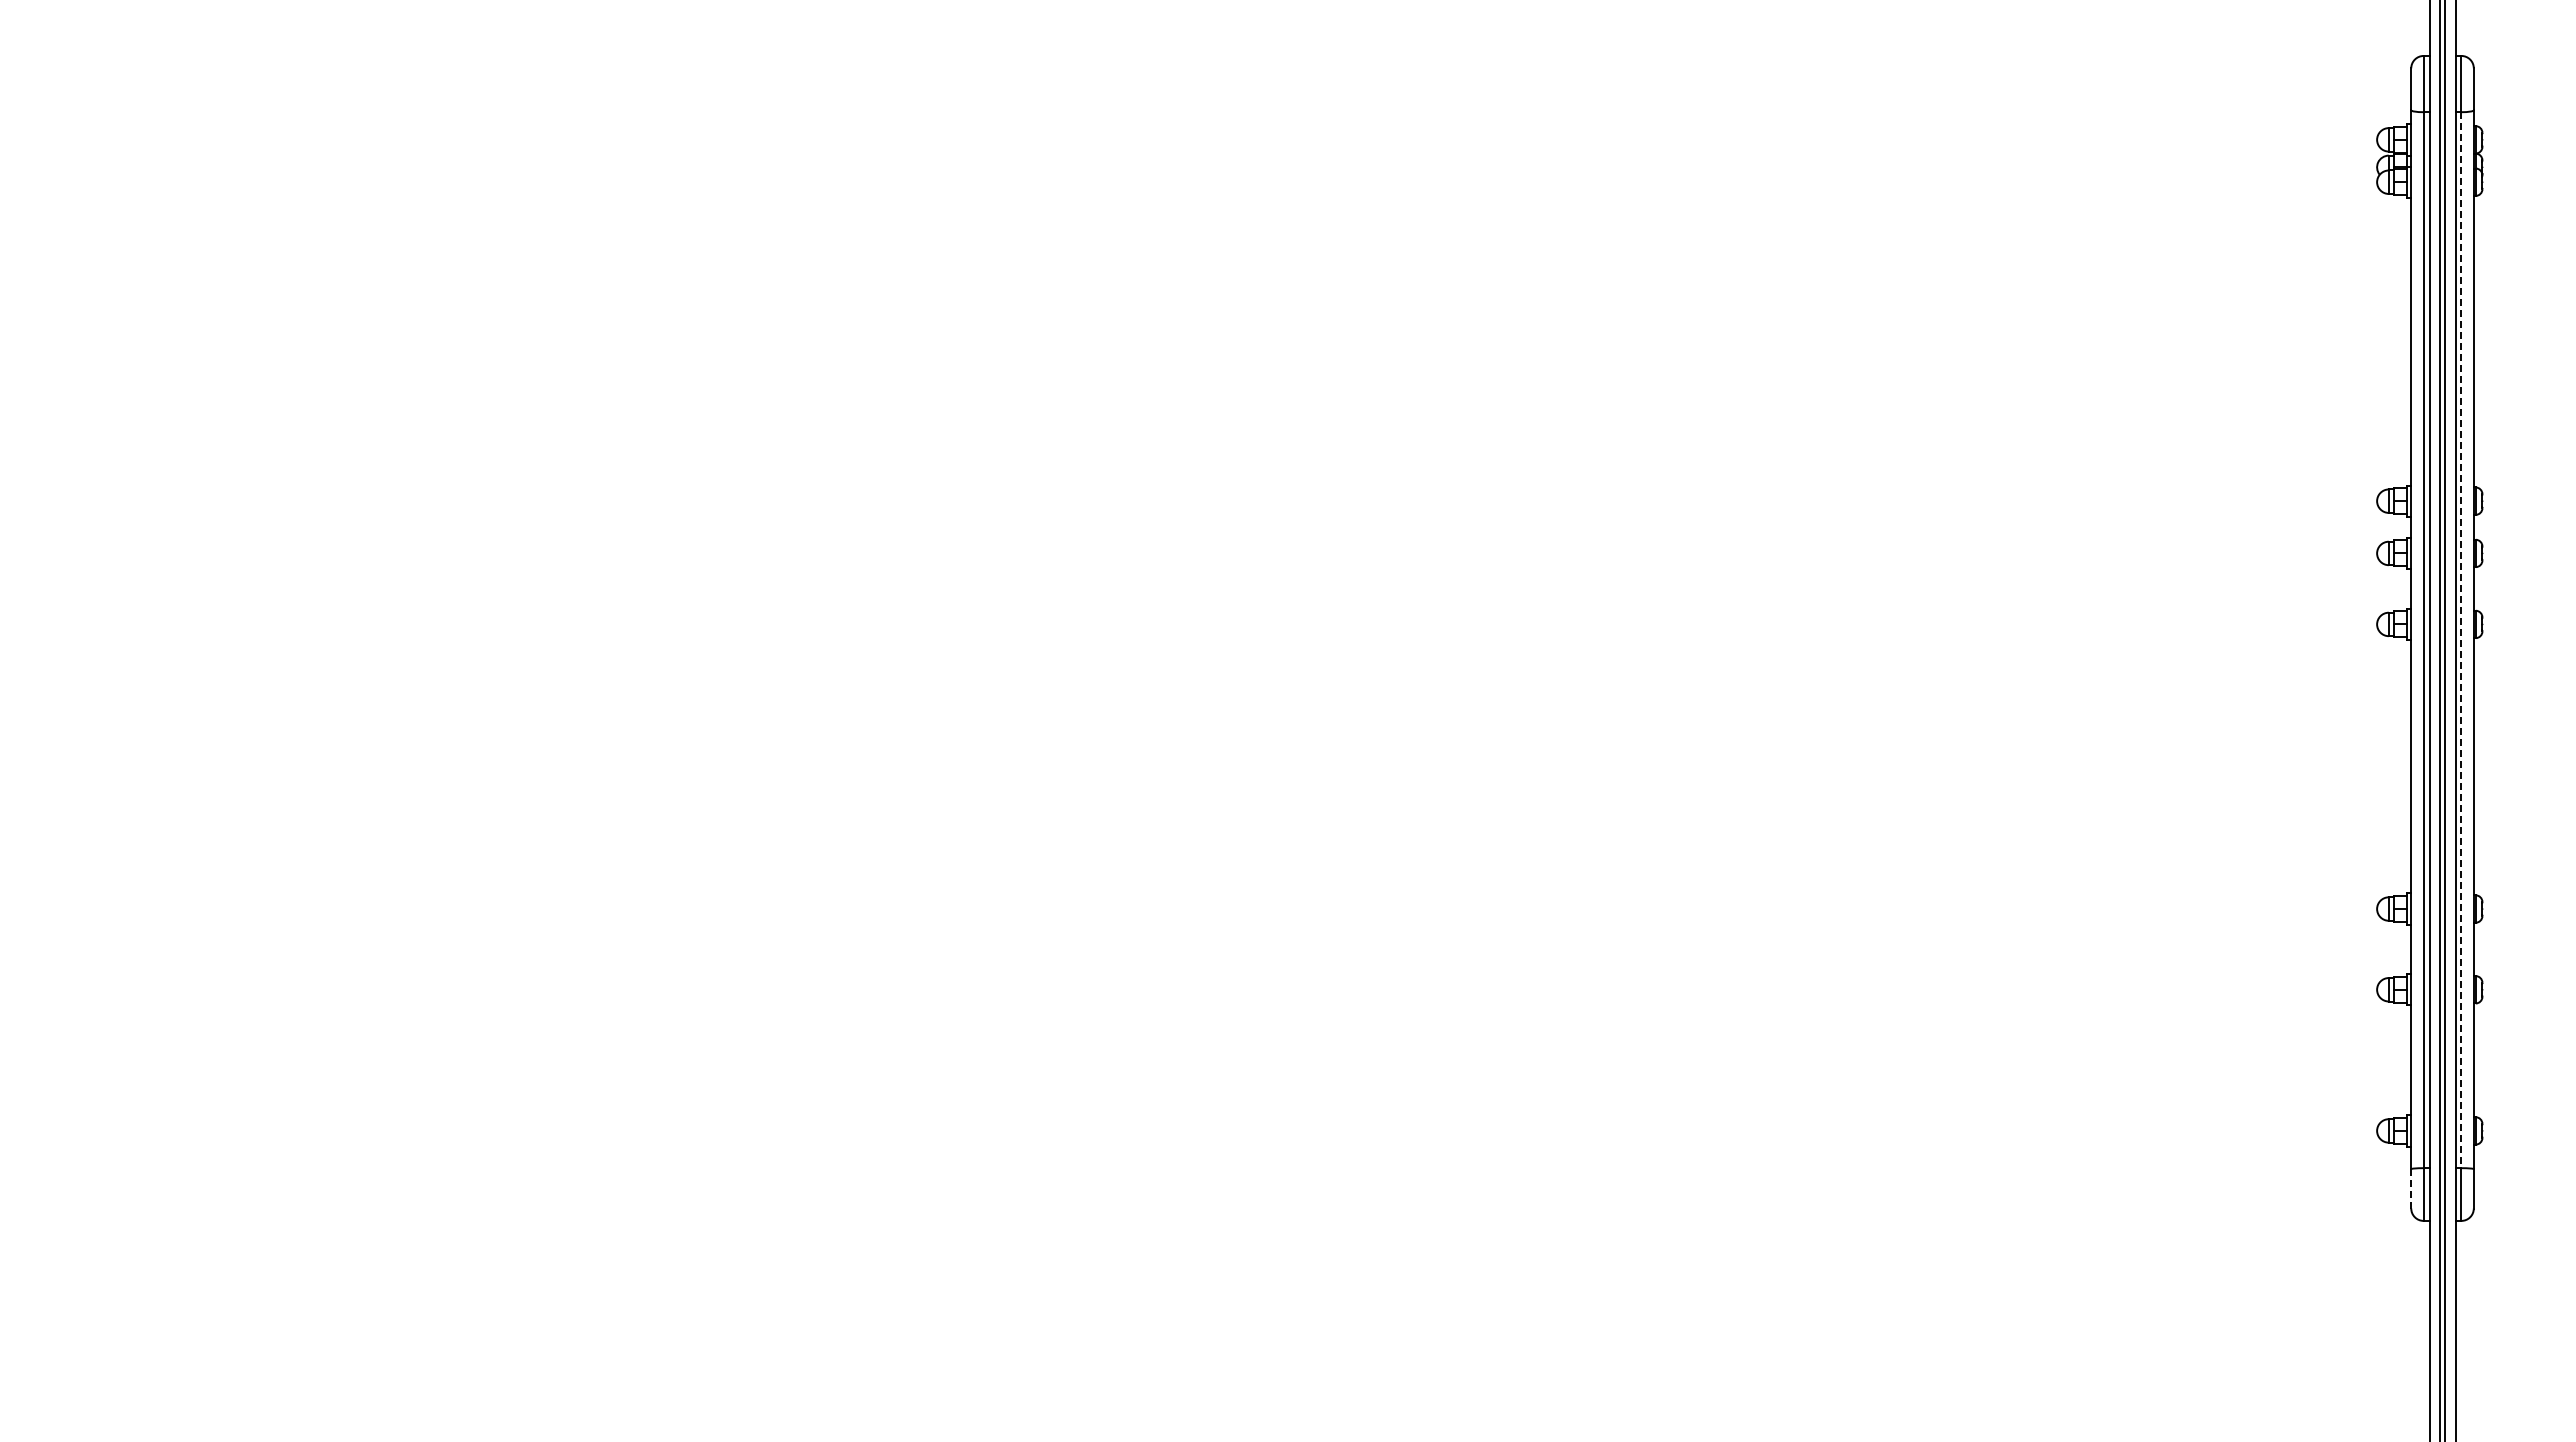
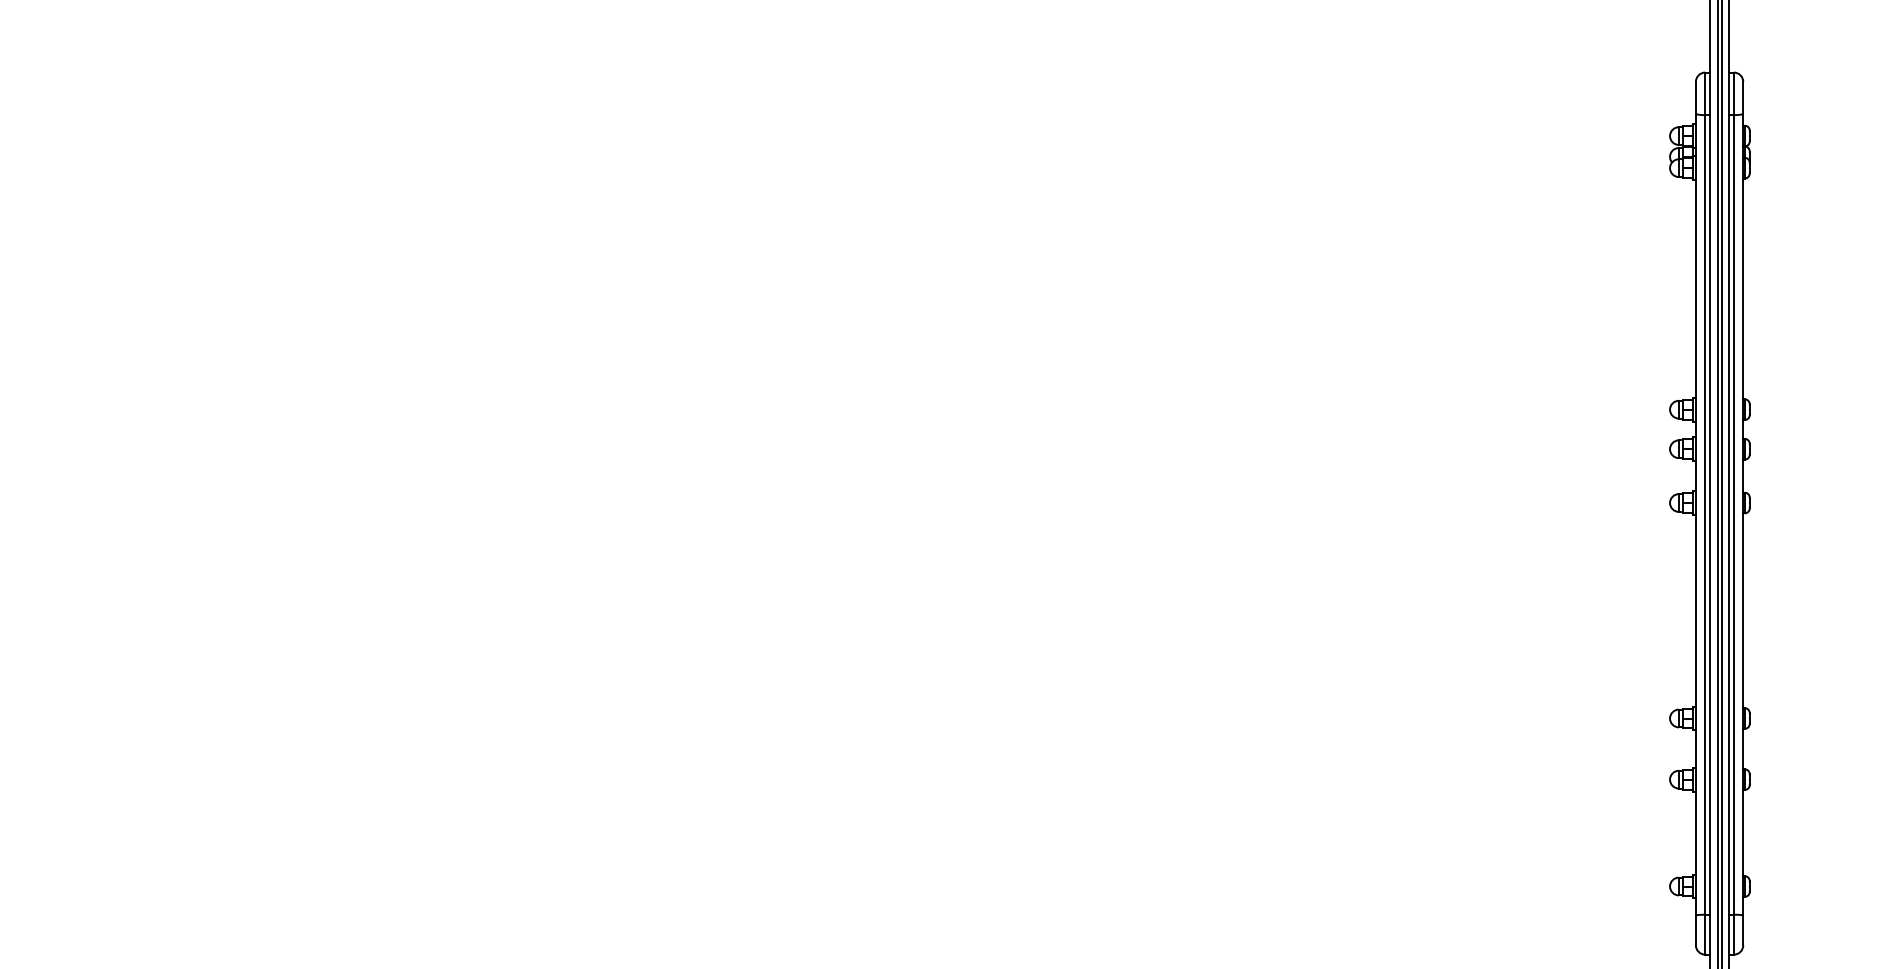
line: (2461, 640) -> (1733, 515), dashed -> solid
line: (2411, 1188) -> (1696, 930), dashed -> solid

